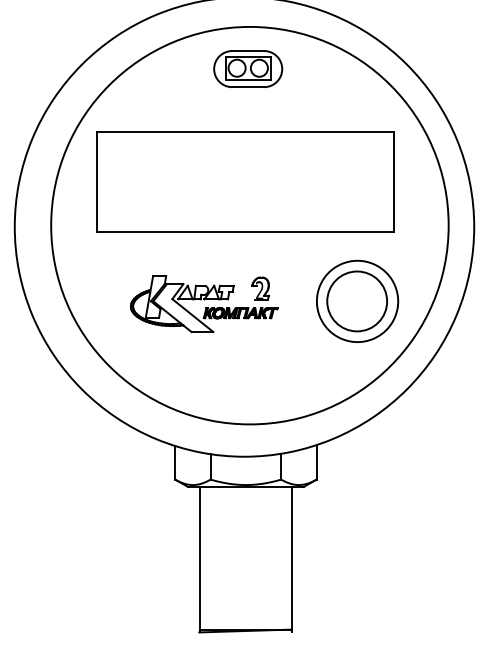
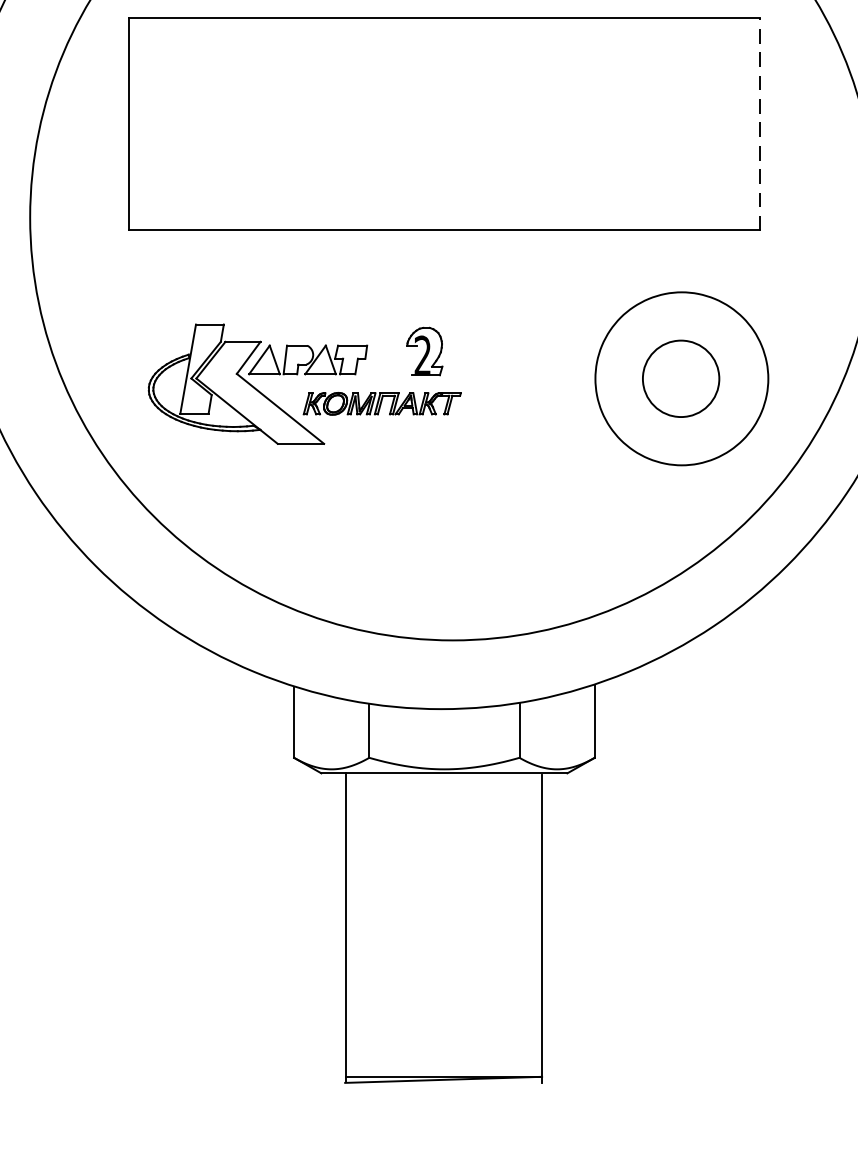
line: (394, 181) -> (760, 123), solid -> dashed
circle: (357, 301) -> (681, 378), size x0.6
part: (204, 304) -> (305, 385), moved

